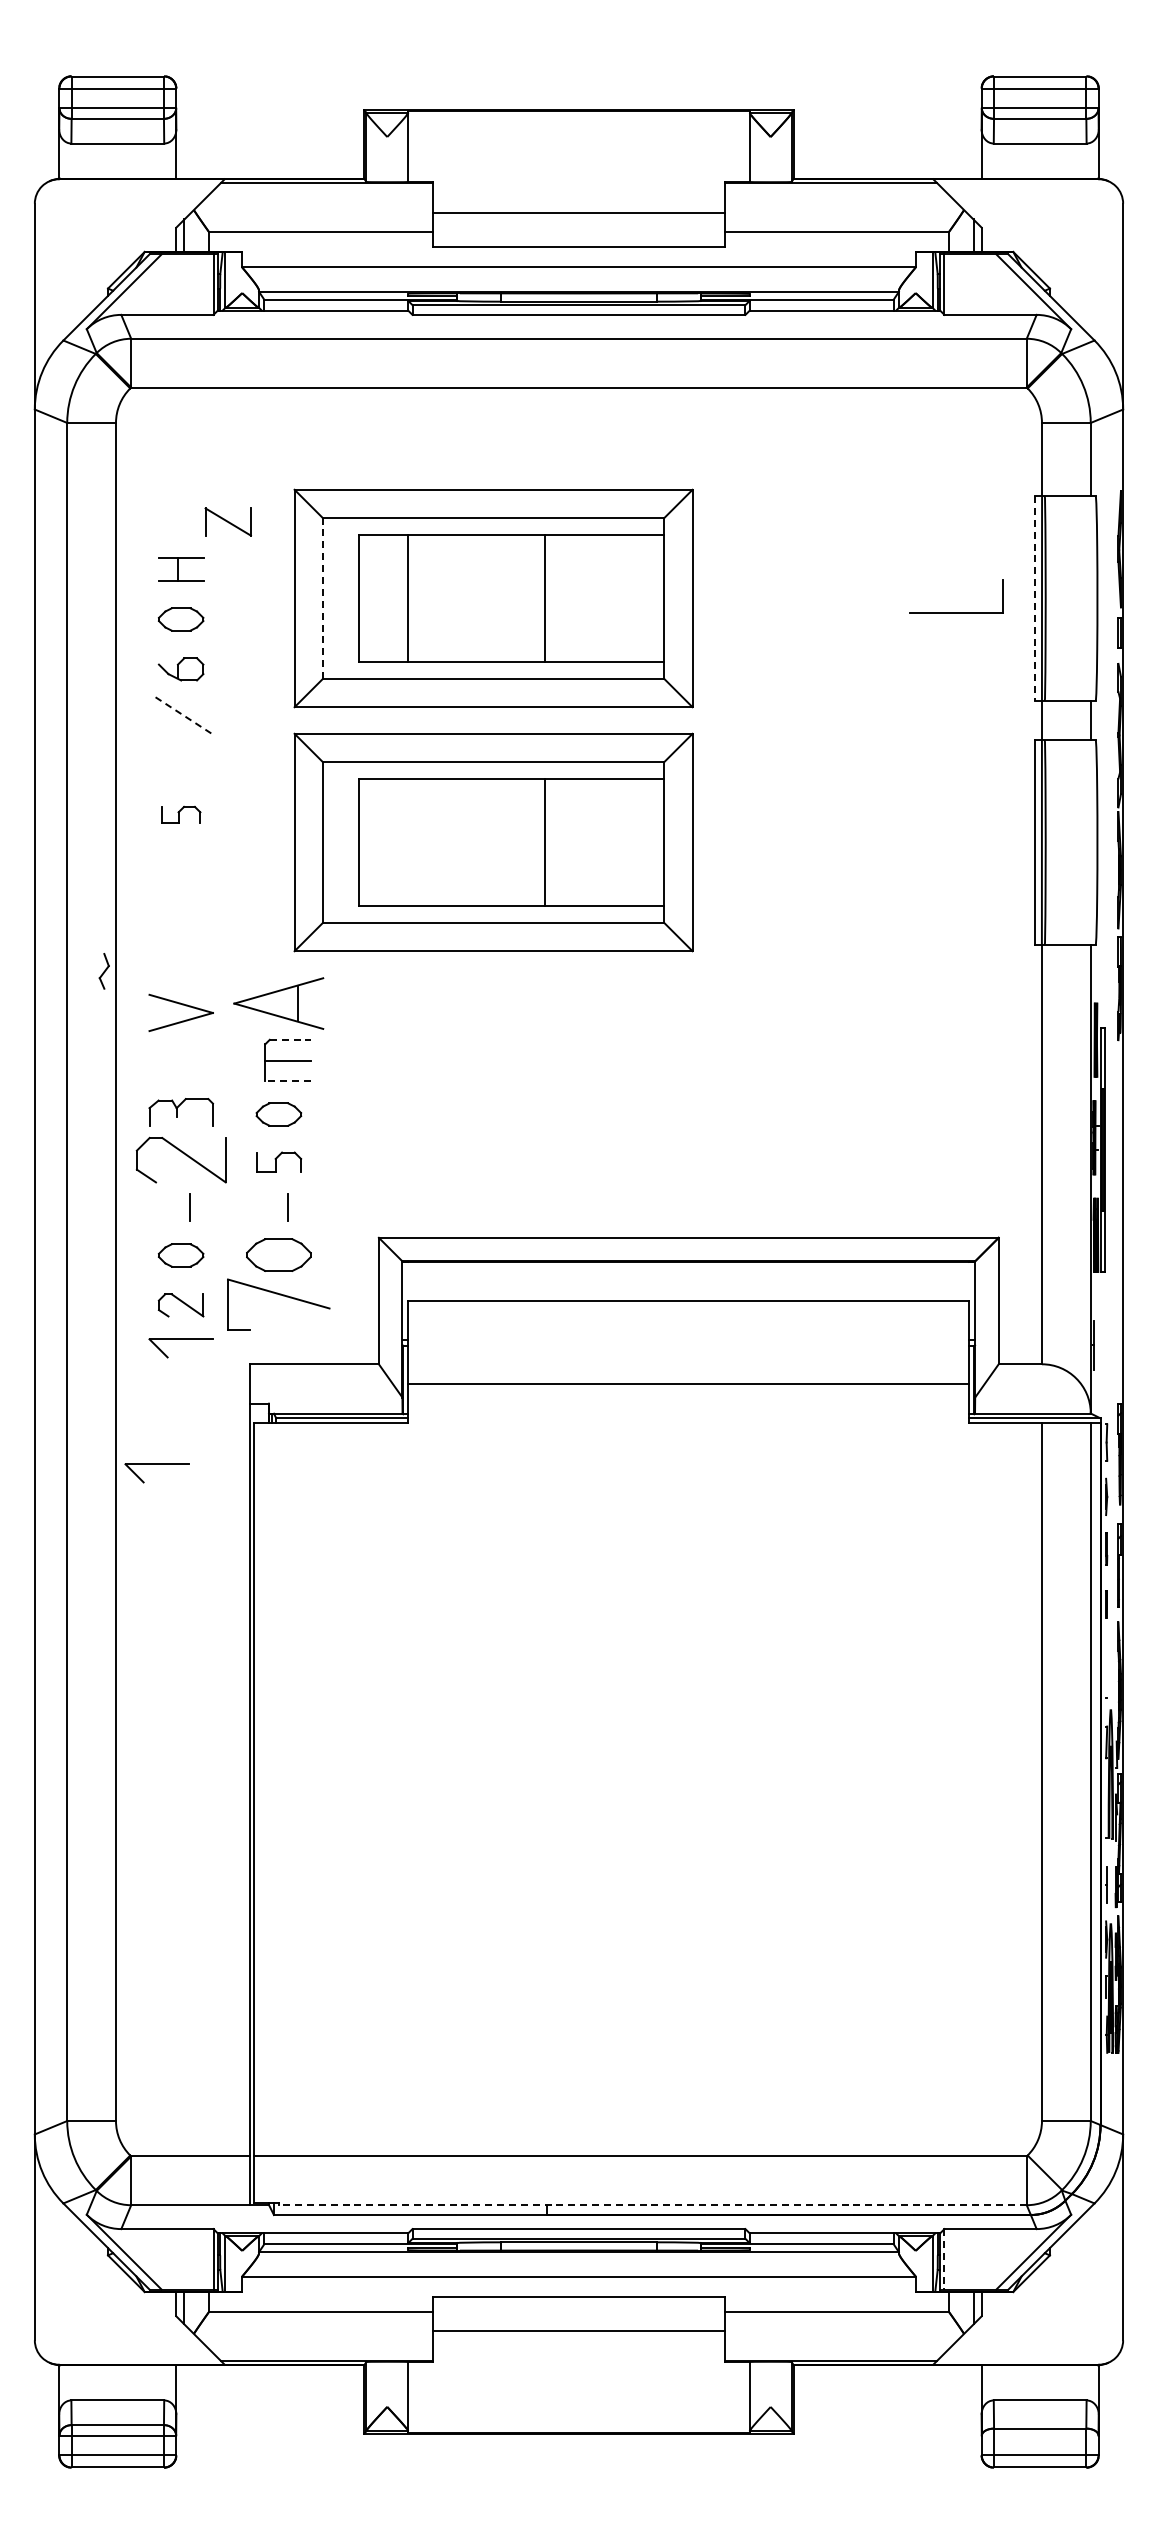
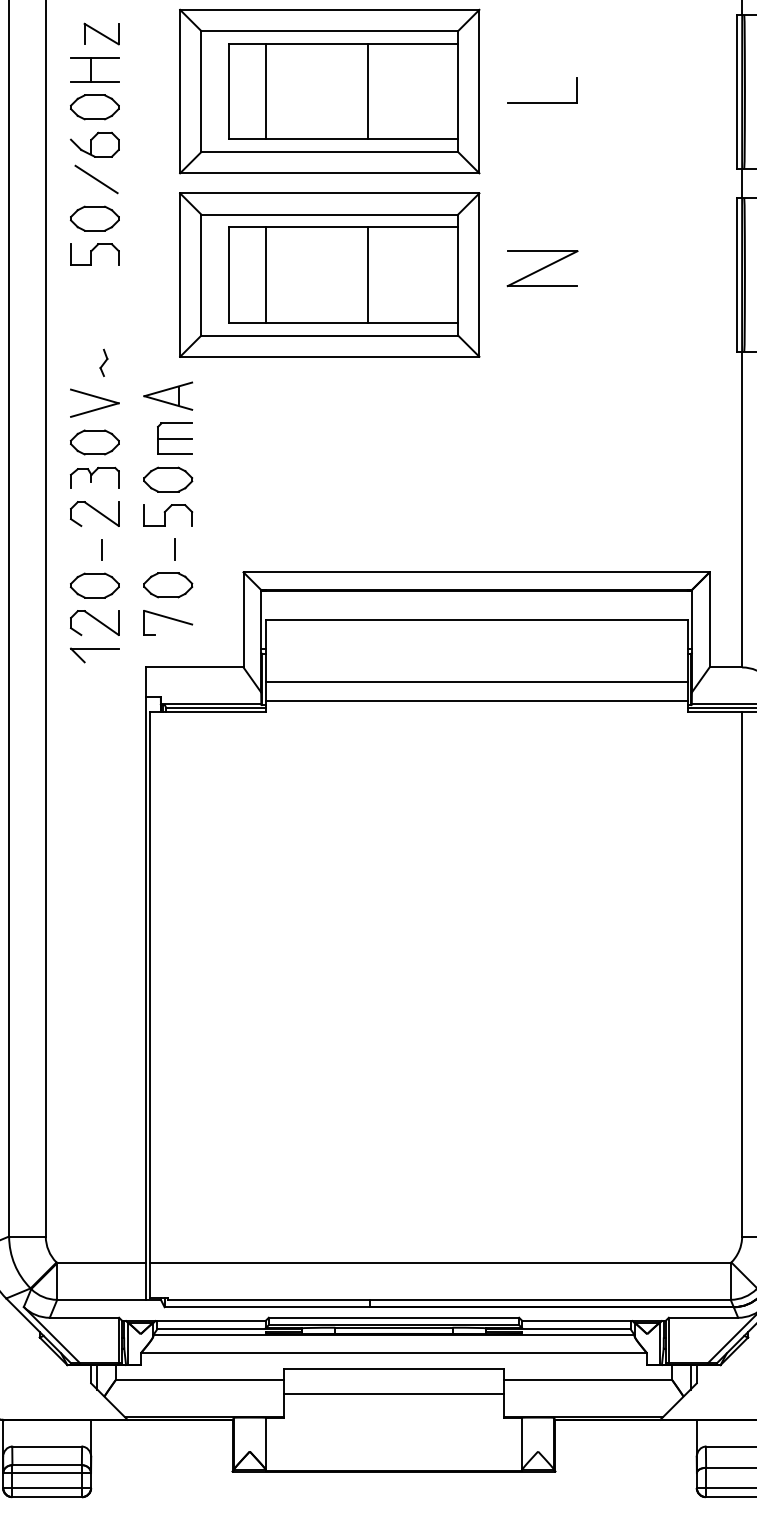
part: (227, 521) -> (101, 33), moved
part: (181, 569) -> (95, 69), size x1.43
line: (322, 598) -> (201, 91), dashed -> solid
line: (1035, 599) -> (737, 92), dashed -> solid
part: (956, 612) -> (542, 102), moved
part: (180, 619) -> (94, 107), size x1.43
part: (180, 669) -> (94, 144), size x1.43
line: (183, 715) -> (96, 179), dashed -> solid
part: (180, 767) -> (94, 218), added
part: (181, 814) -> (95, 254), size x1.67
part: (776, 833) -> (542, 268), added
line: (408, 842) -> (265, 275), added
part: (103, 971) -> (103, 363), moved
part: (278, 1003) -> (168, 396), size x0.71
line: (290, 1039) -> (177, 423), dashed -> solid
part: (180, 1064) -> (94, 442), added
line: (287, 1080) -> (174, 454), dashed -> solid
part: (278, 1114) -> (168, 479), size x1.43
part: (180, 1160) -> (94, 514), size x0.71
part: (278, 1161) -> (168, 514), size x1.43
part: (180, 1255) -> (94, 585), size x1.43
part: (278, 1304) -> (168, 622), size x0.62
part: (180, 1305) -> (94, 623), size x1.43
line: (688, 1408) -> (476, 700), added
part: (156, 1464) -> (76, 742), removed
line: (652, 2205) -> (449, 1300), dashed -> solid
line: (944, 2259) -> (668, 1340), dashed -> solid

